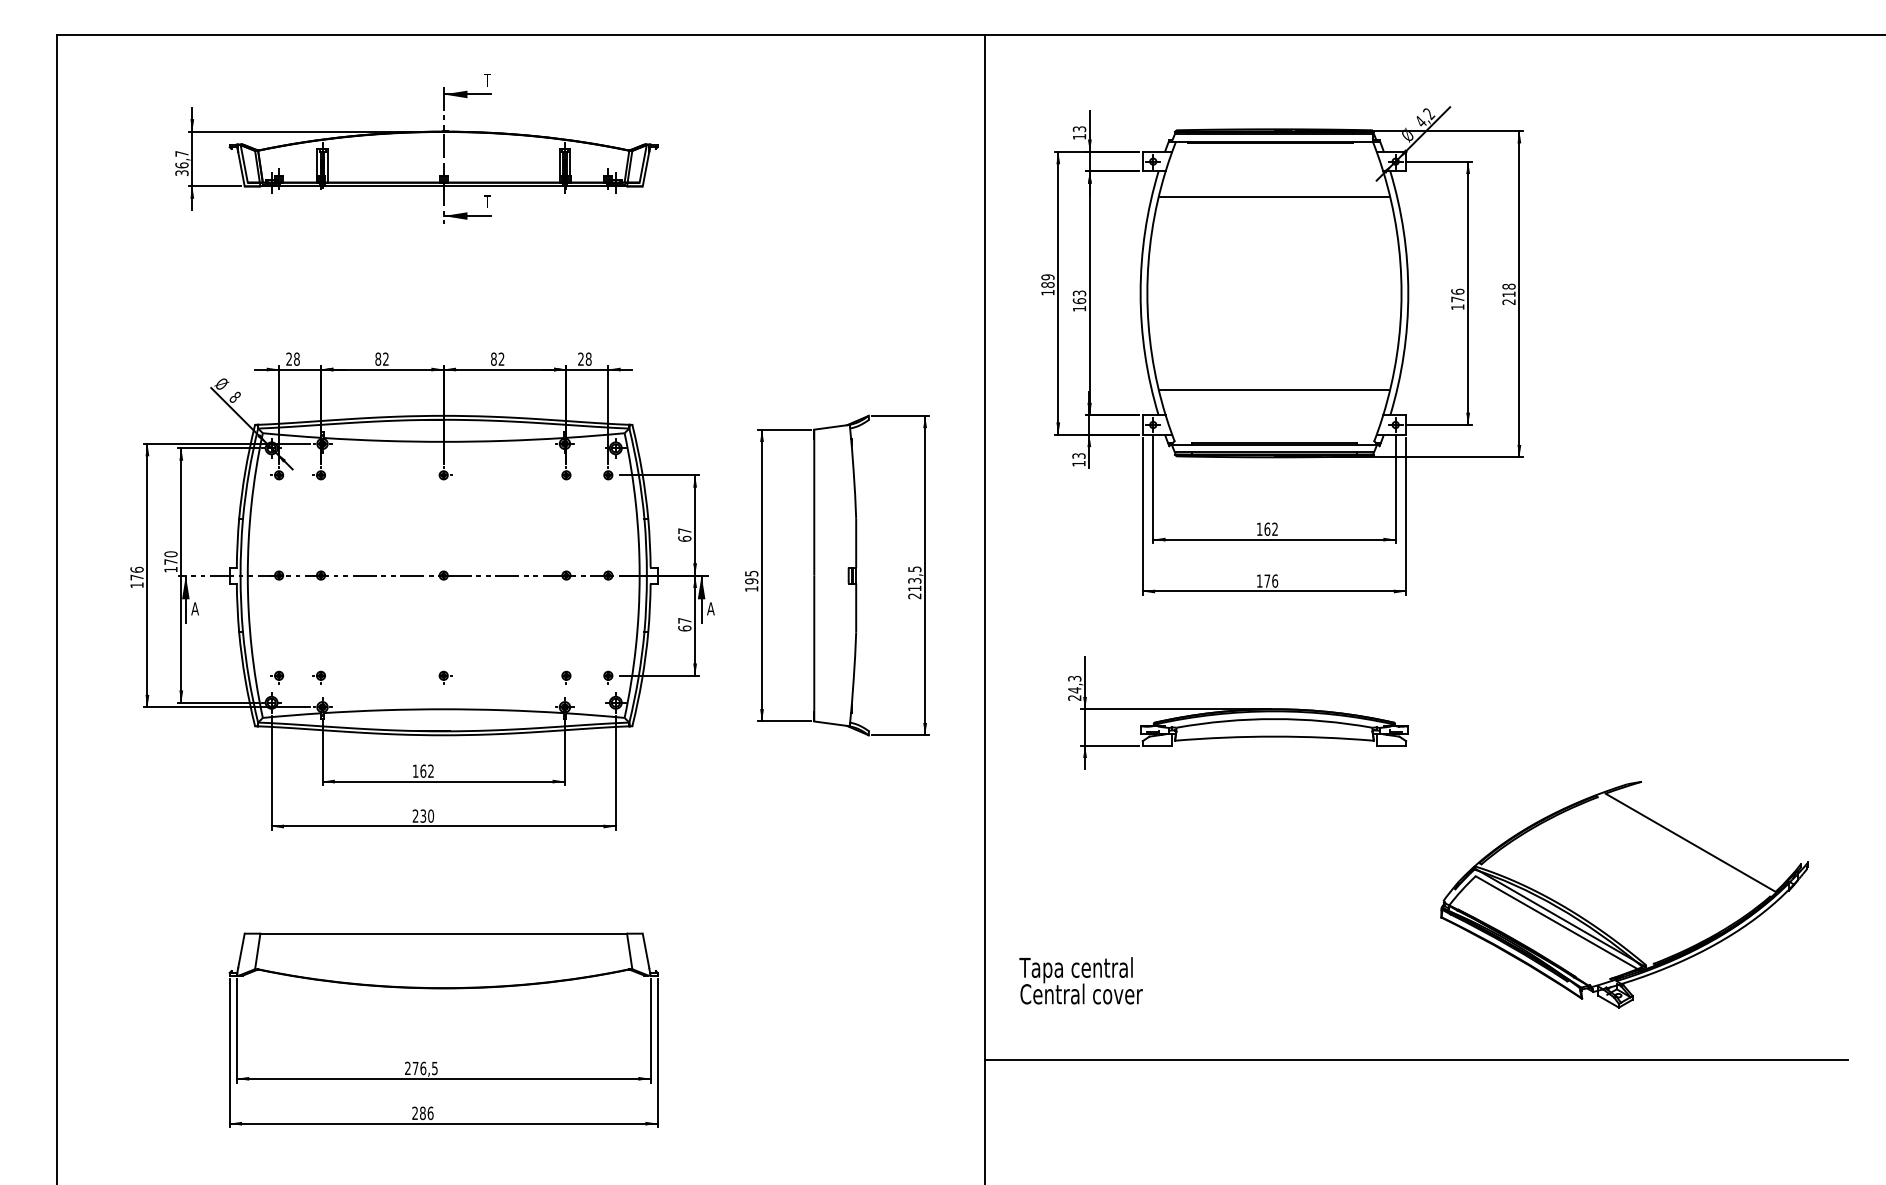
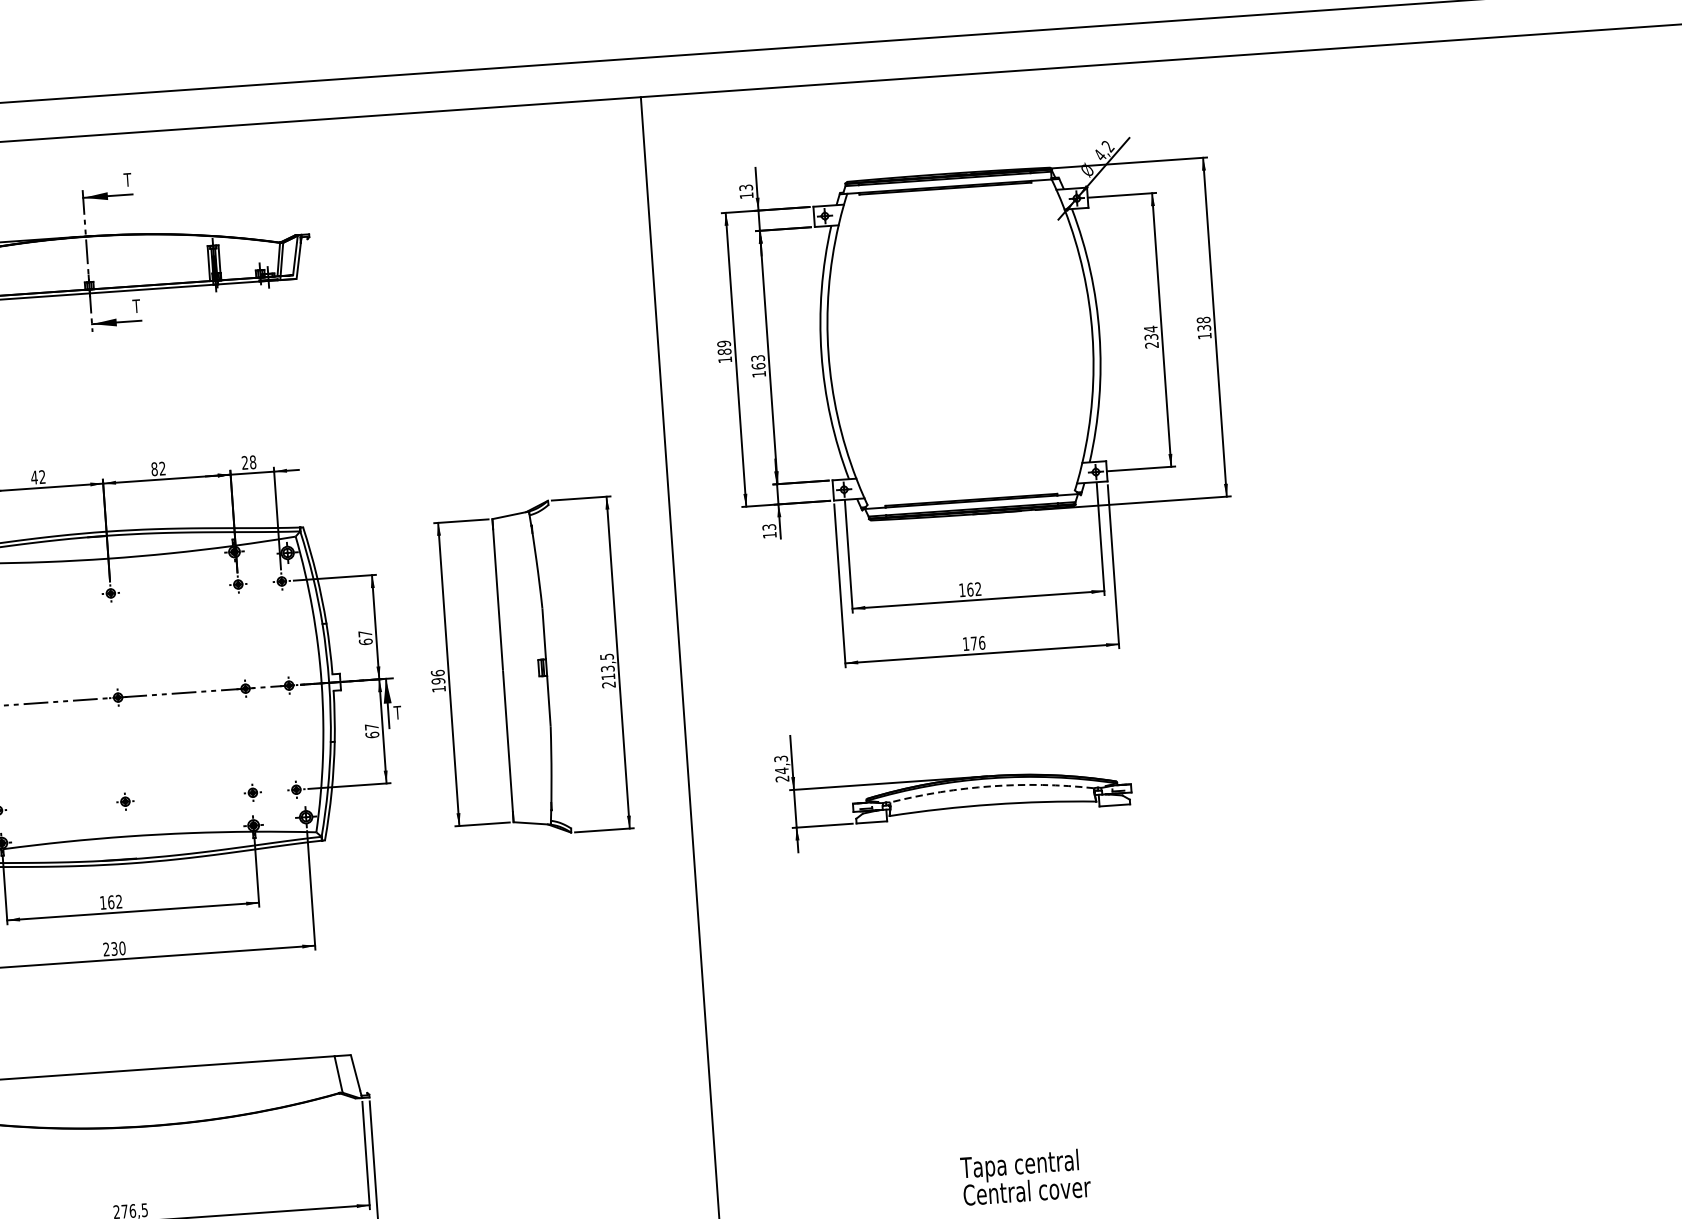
line: (1274, 196) -> (953, 243), removed
text: (1508, 297) -> (1203, 331), 218 -> 138
text: (1457, 299) -> (1151, 337), 176 -> 234
text: (378, 358) -> (34, 476), 82 -> 42
line: (1274, 389) -> (967, 443), removed
text: (751, 573) -> (437, 673), 195 -> 196
text: (710, 608) -> (397, 712), A -> T
arc: (1274, 719) -> (991, 786), solid -> dashed
part: (1624, 894) -> (1367, 943), removed
text: (1080, 980) -> (1025, 1176), moved
line: (1416, 1060) -> (1163, 1130), removed

